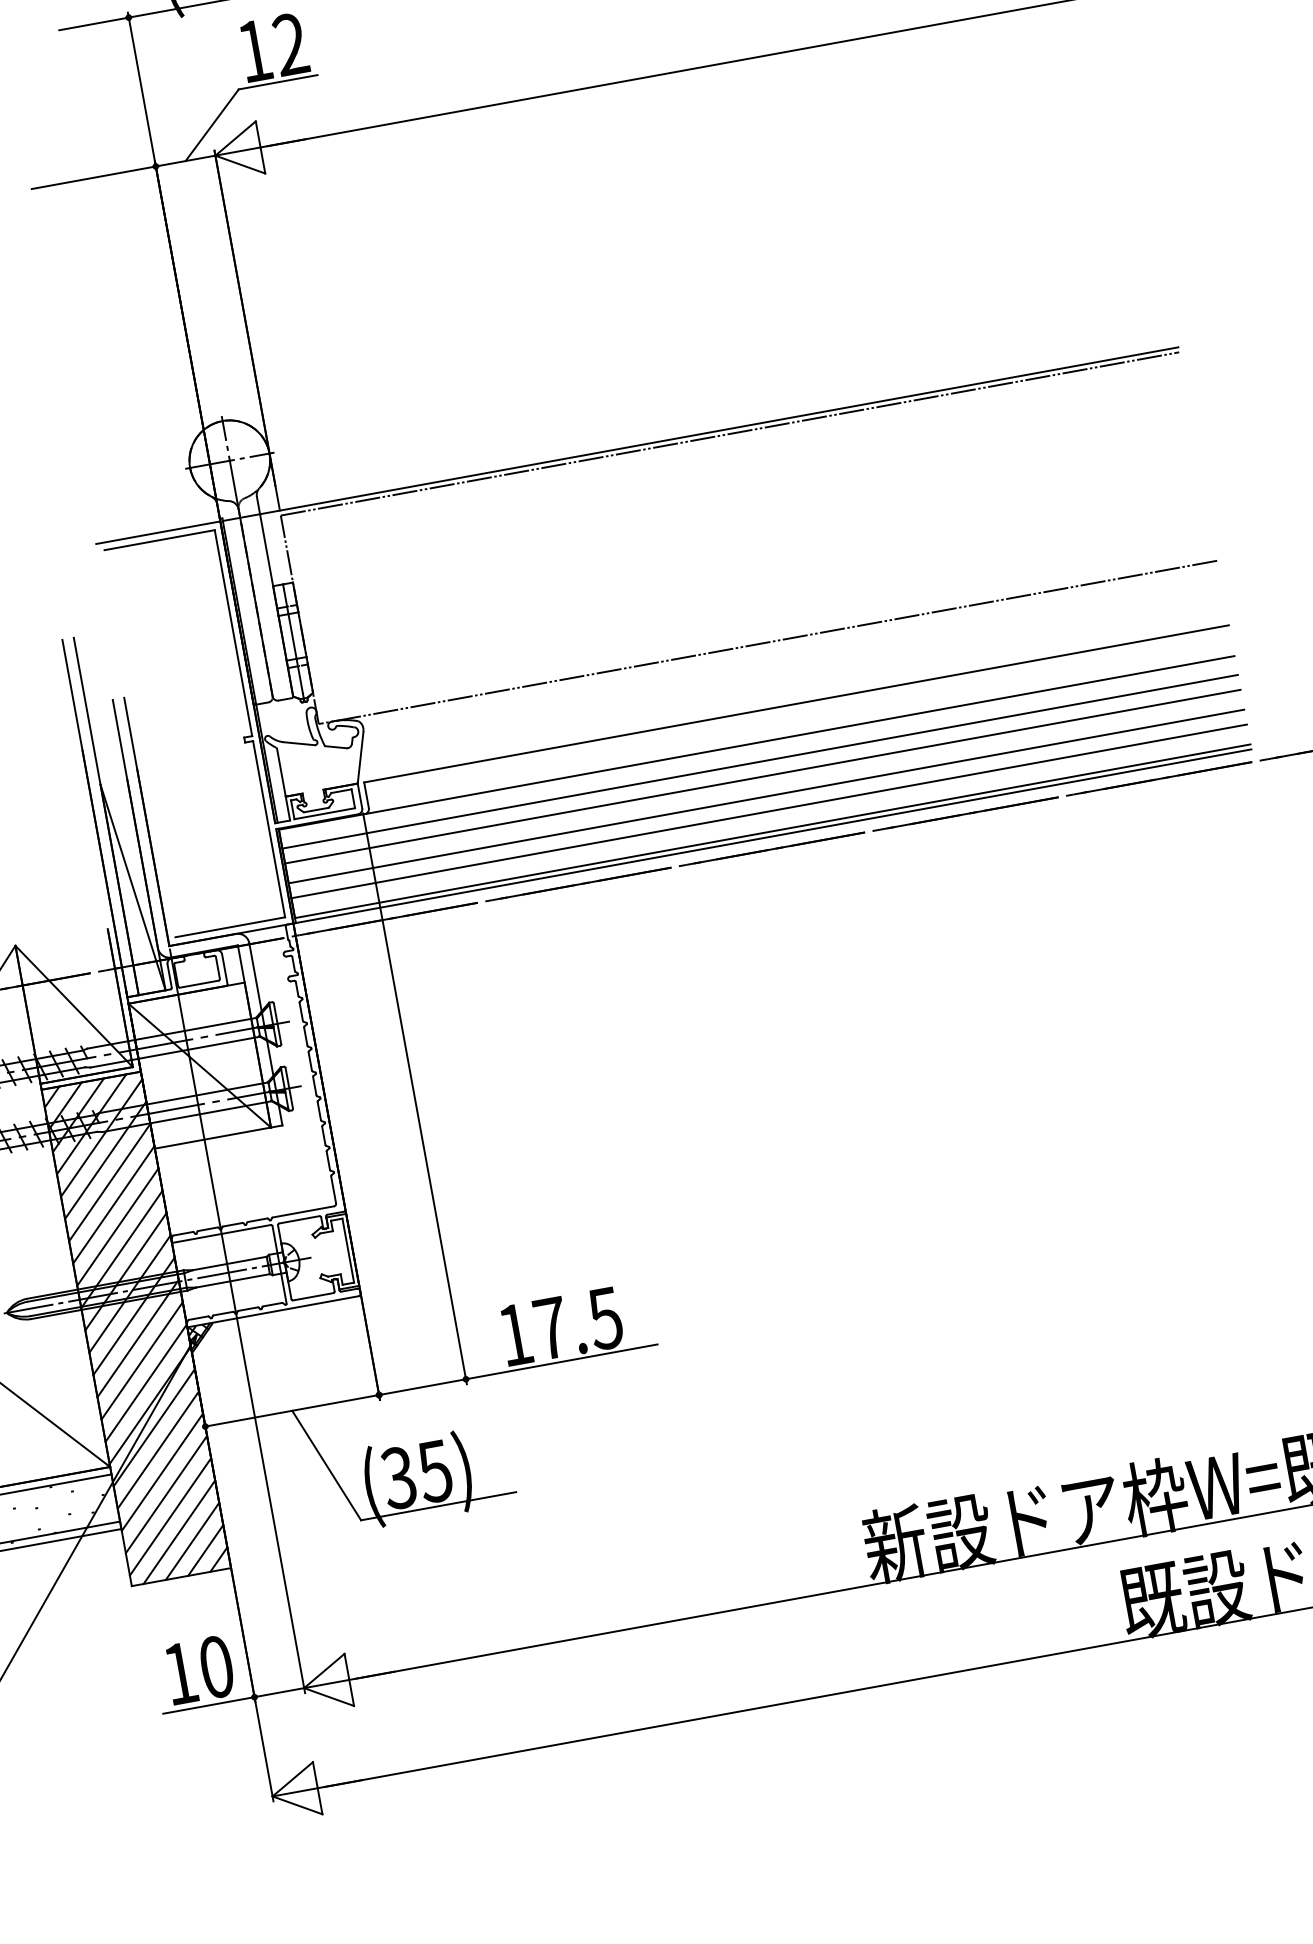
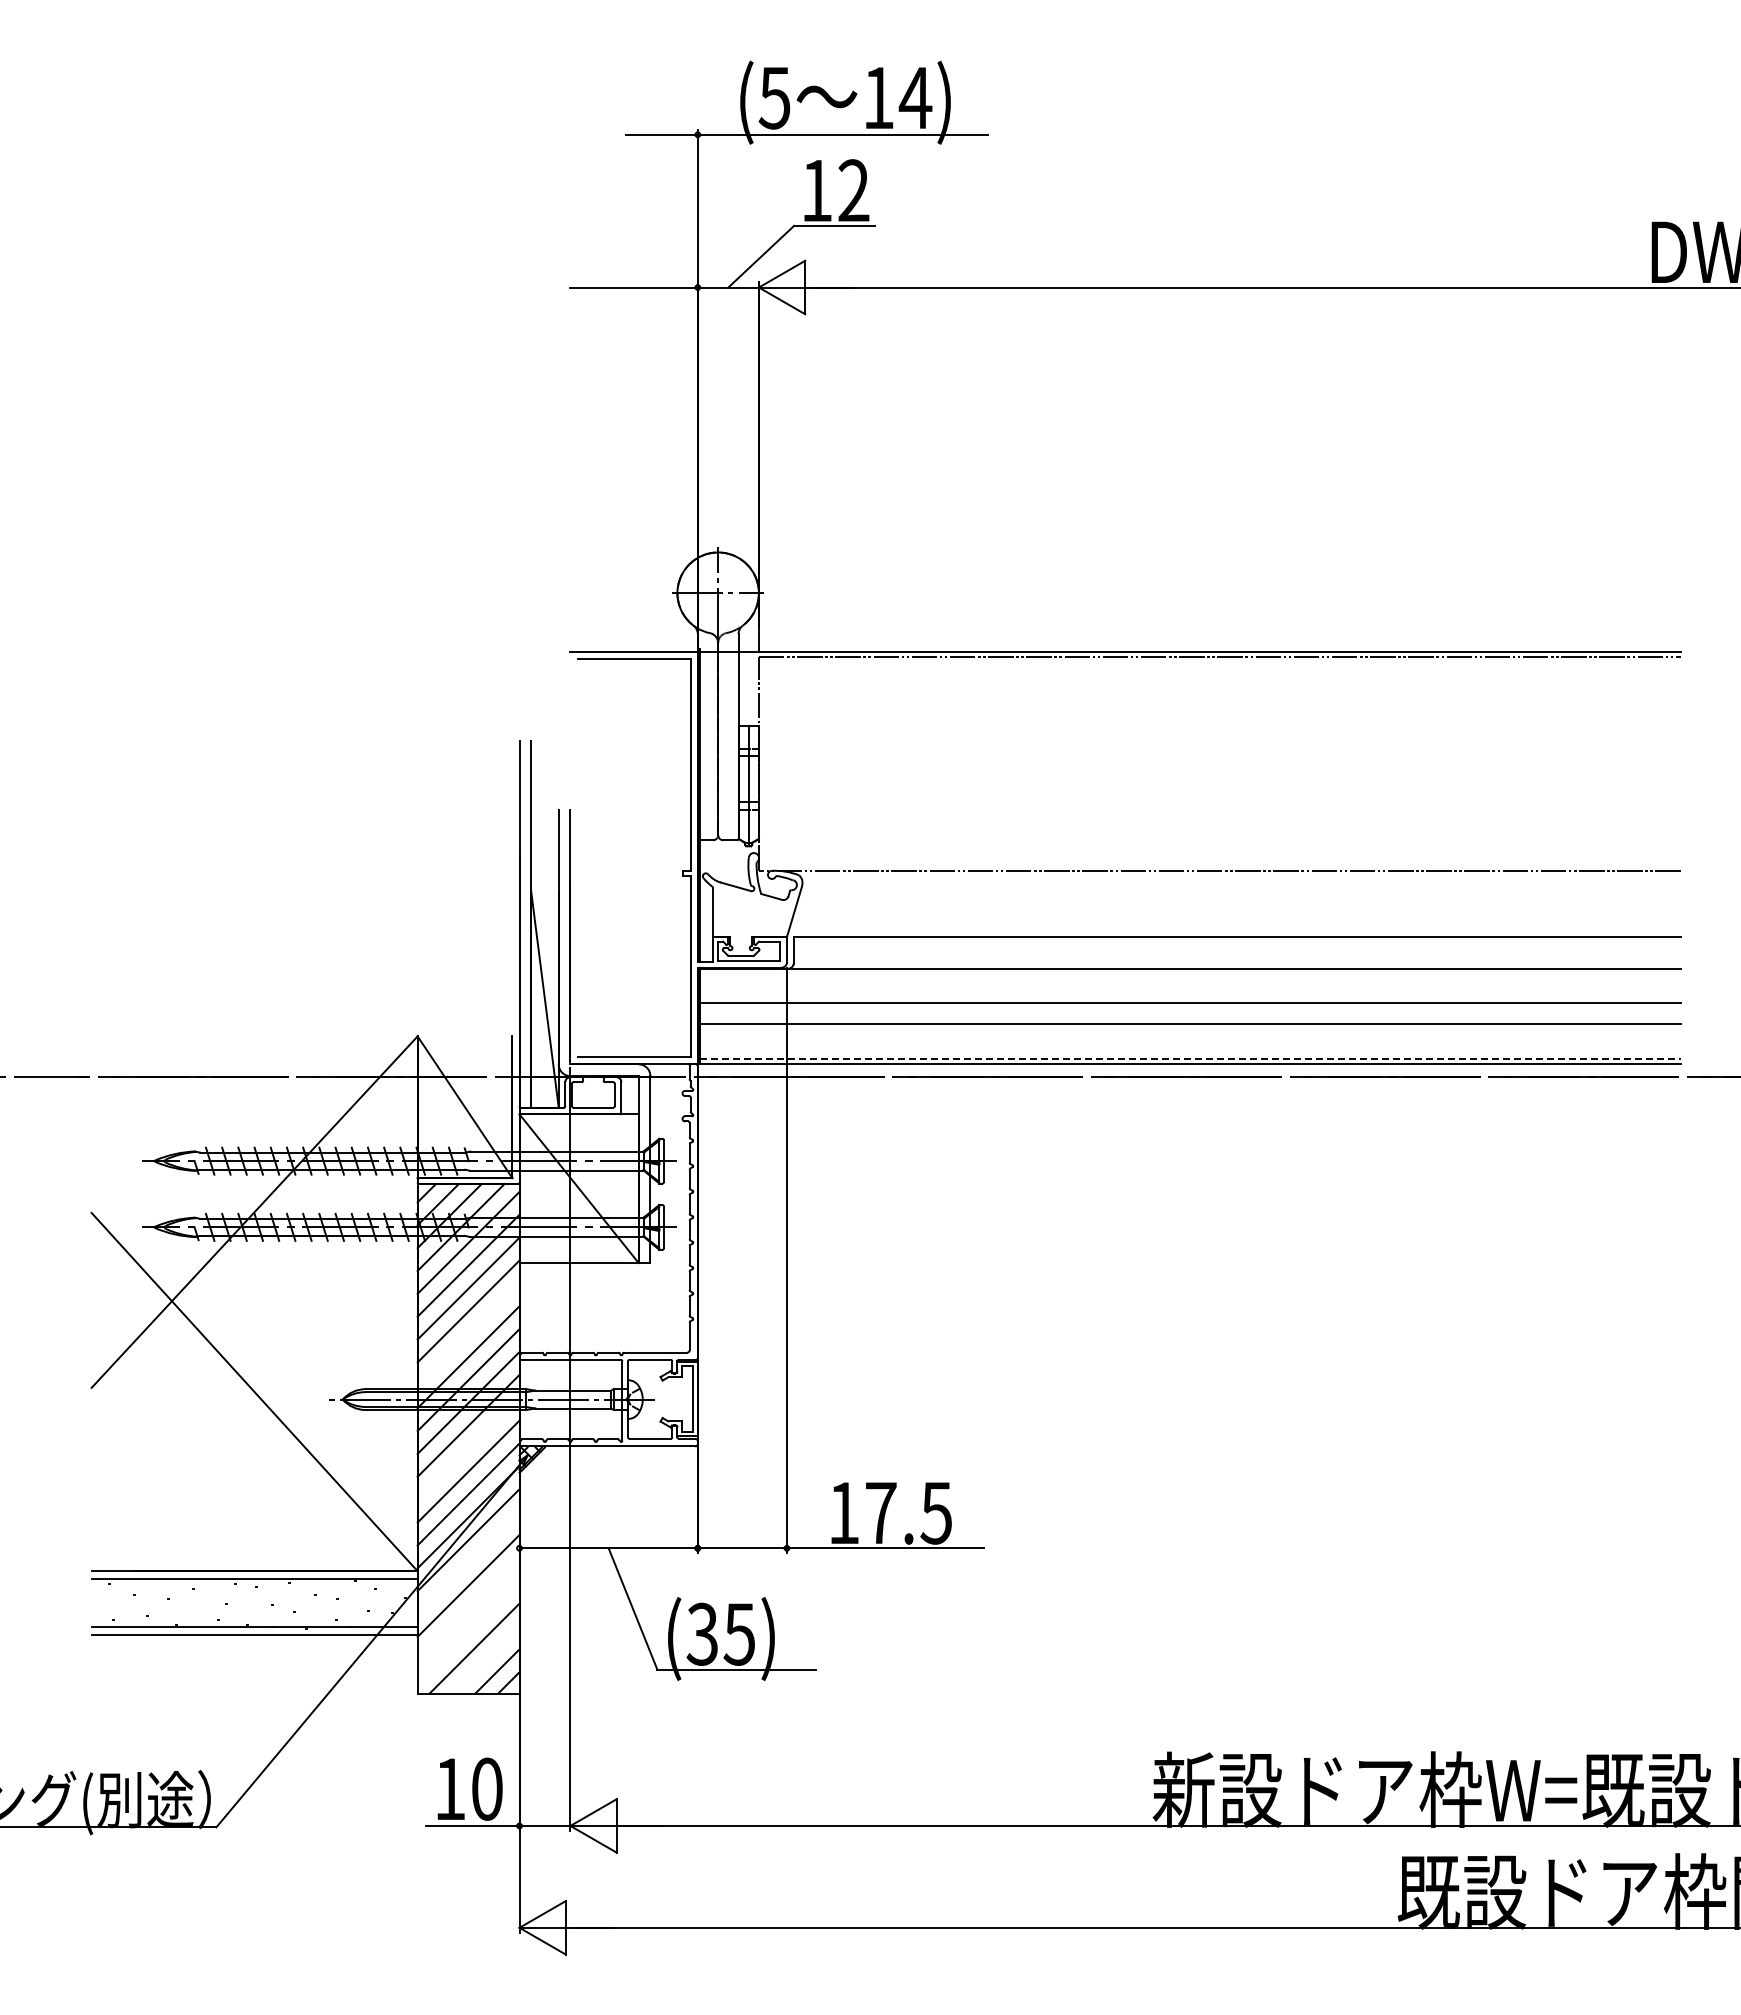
line: (760, 762) -> (1190, 988), removed
line: (768, 811) -> (1190, 1038), removed
line: (773, 831) -> (1191, 1059), solid -> dashed
line: (117, 1227) -> (468, 1334), removed
line: (138, 1338) -> (468, 1448), removed
line: (158, 1450) -> (468, 1563), removed
line: (166, 1494) -> (468, 1608), removed
line: (170, 1516) -> (468, 1631), removed
line: (191, 1540) -> (485, 1659), removed

